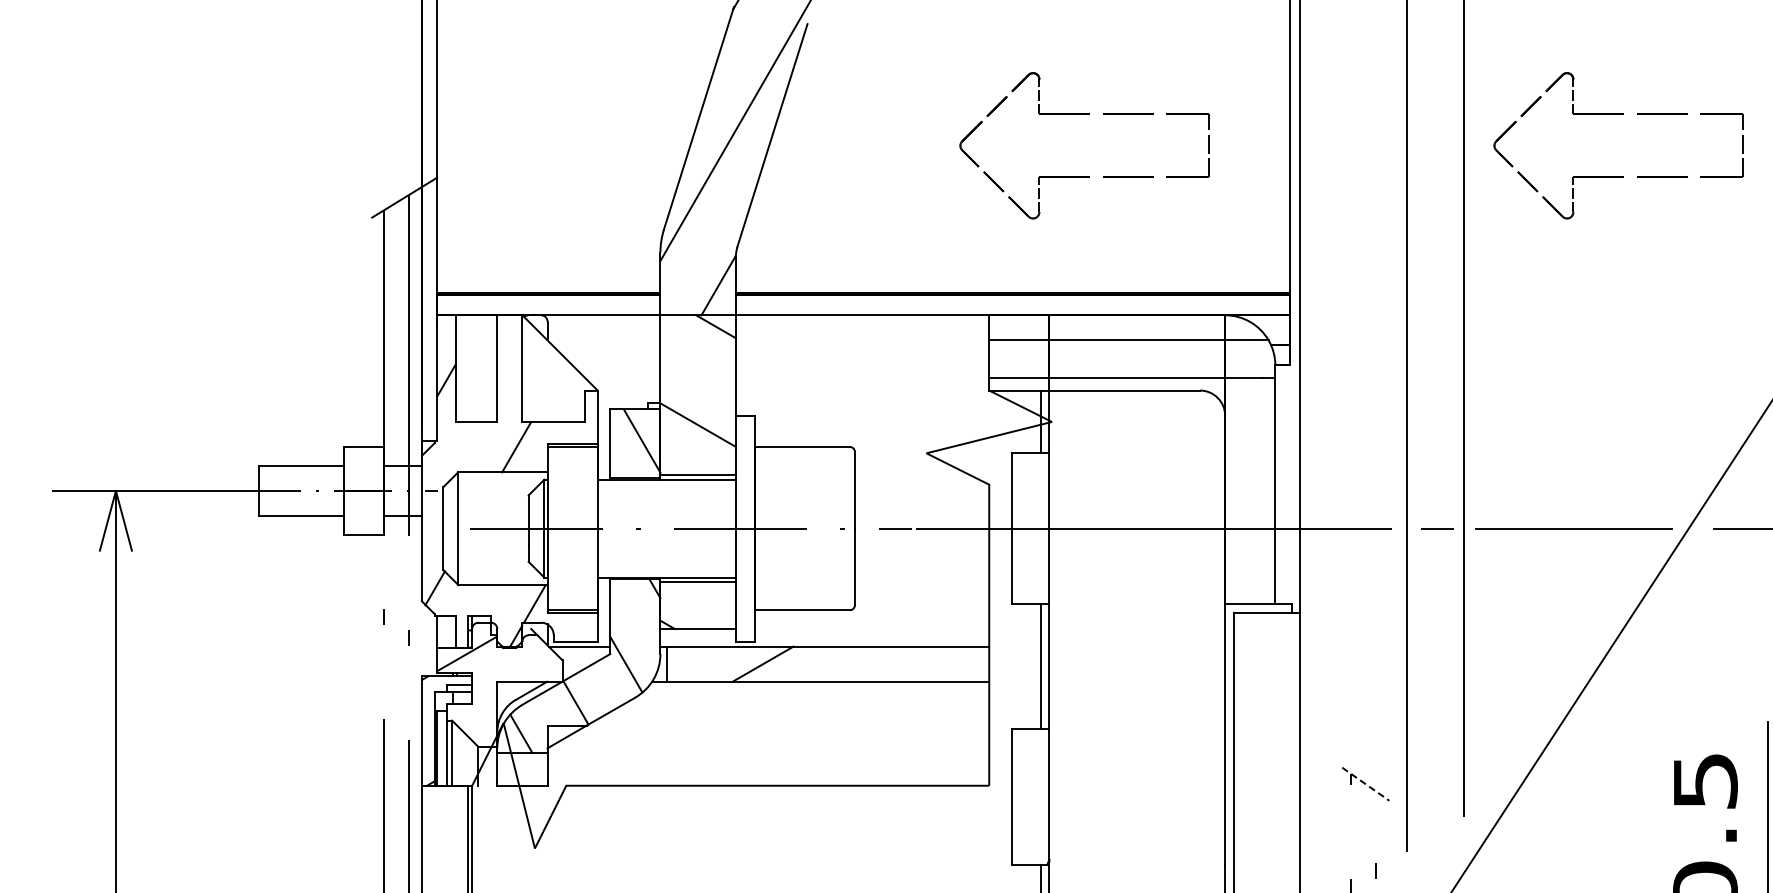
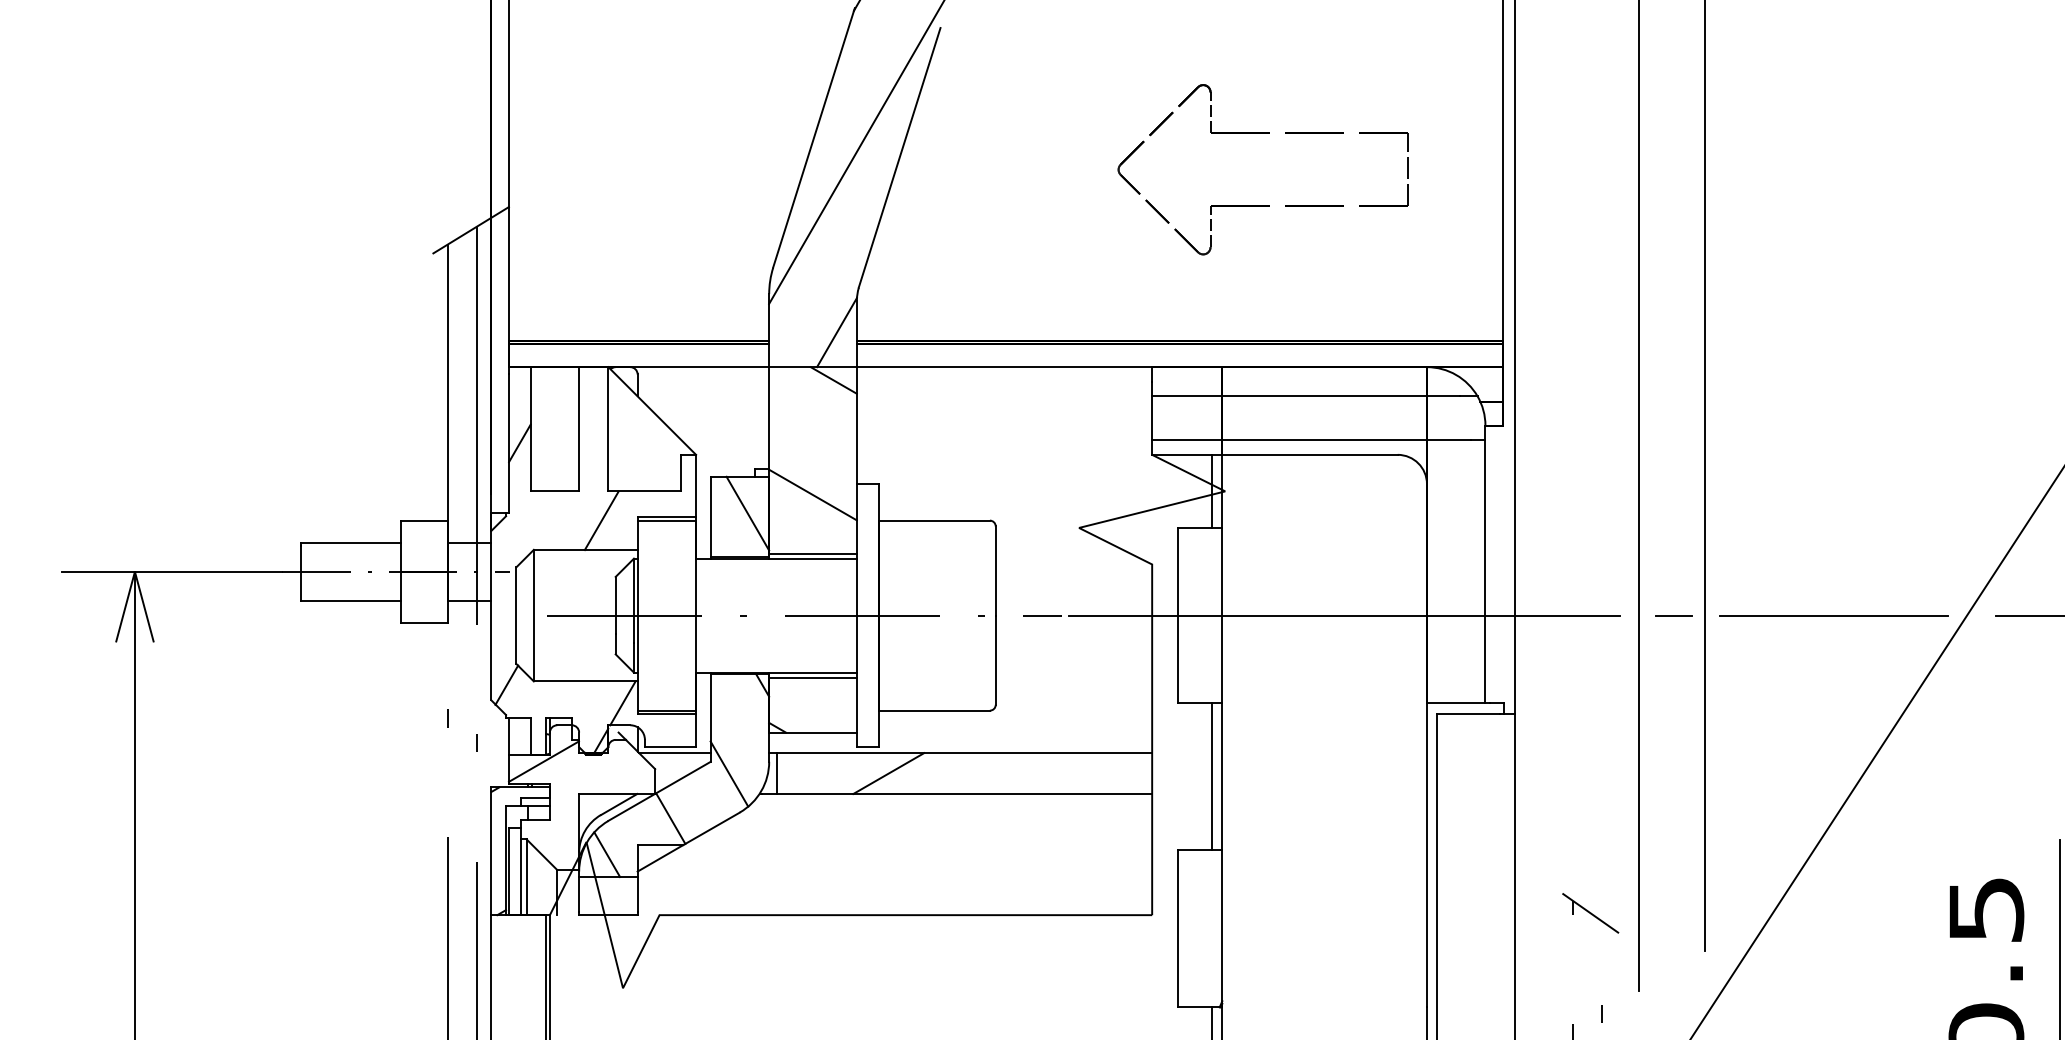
part: (1618, 114) -> (1885, 133), removed
line: (1365, 784) -> (1590, 913), dashed -> solid

